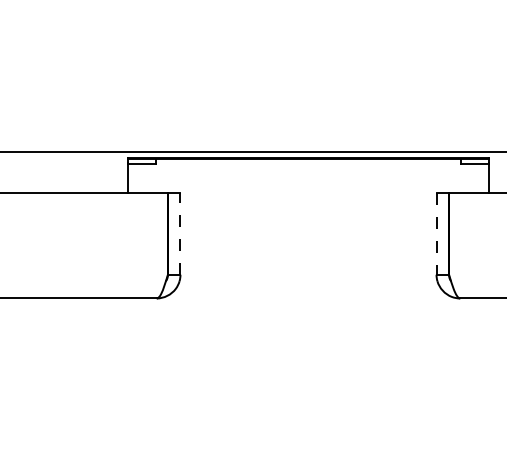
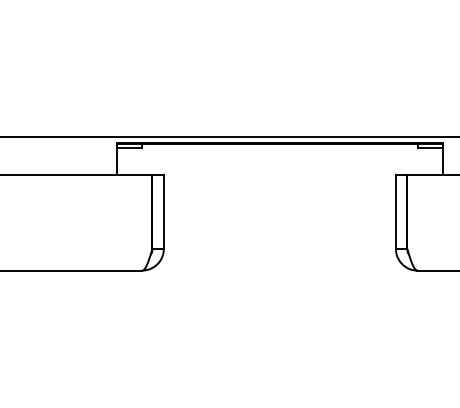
line: (180, 234) -> (163, 212), dashed -> solid
line: (436, 234) -> (395, 212), dashed -> solid

